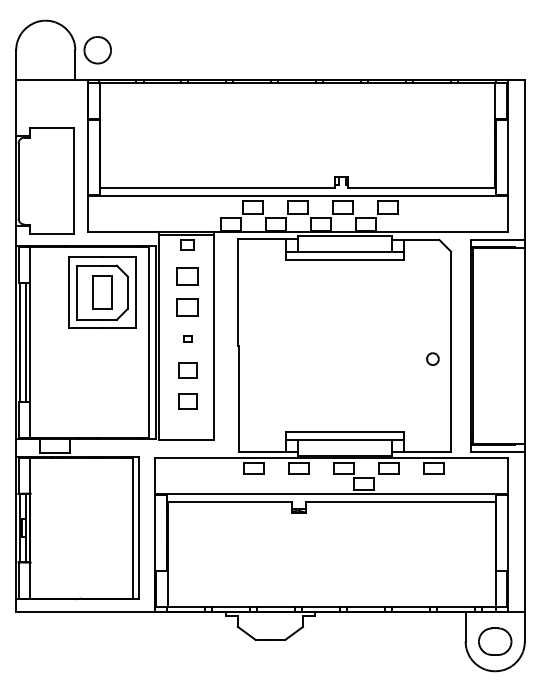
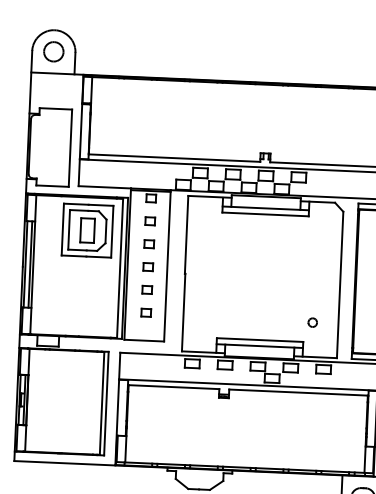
part: (97, 50) -> (53, 51), moved
part: (187, 276) -> (150, 221), size x0.62
part: (187, 307) -> (149, 244), size x0.62
part: (187, 338) -> (148, 266), size x1.67
part: (432, 358) -> (312, 322), moved
part: (187, 370) -> (147, 290), size x0.71
part: (187, 401) -> (146, 312), size x0.71

